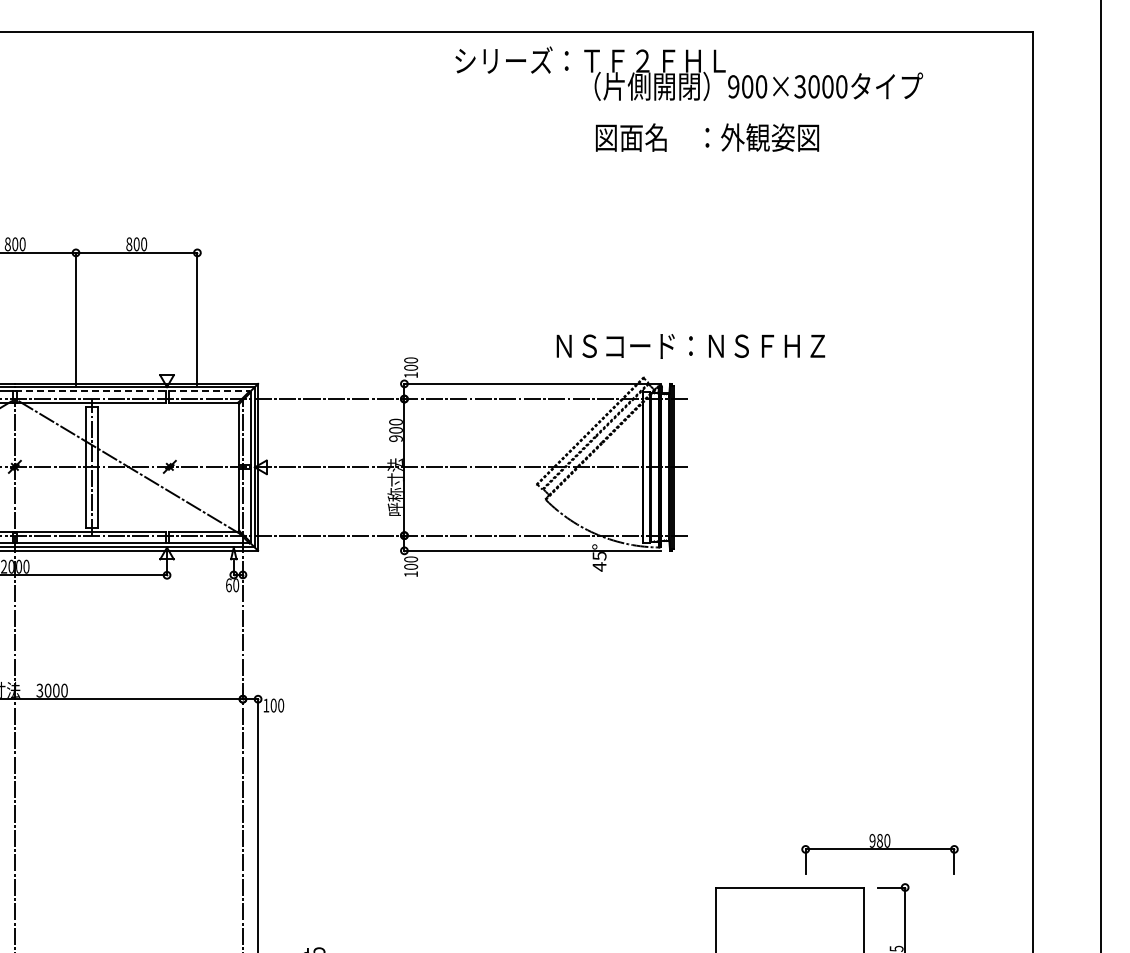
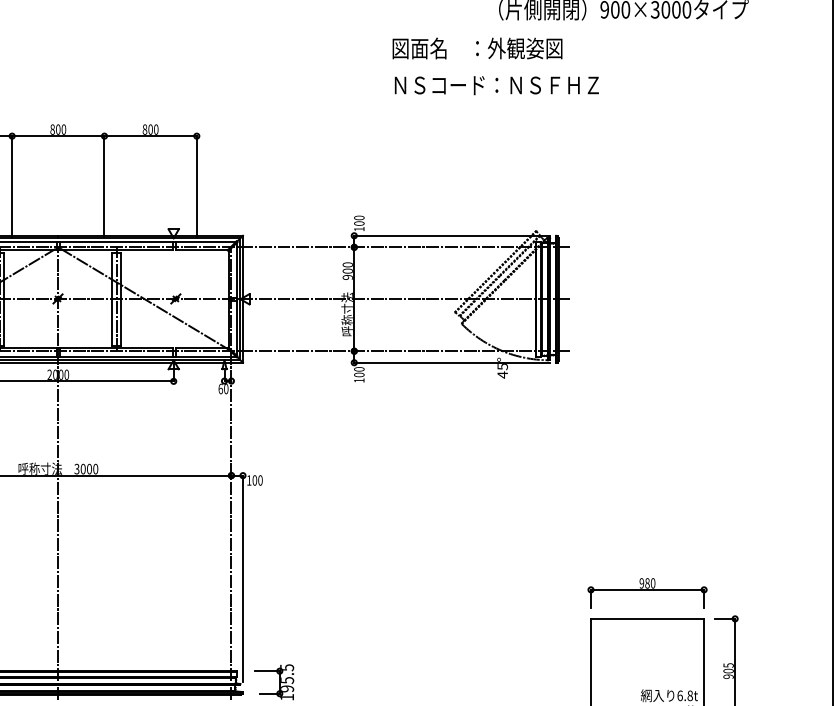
text: (707, 137) -> (477, 48), moved
text: (690, 346) -> (496, 85), moved
line: (132, 391) -> (147, 241), dashed -> solid
part: (879, 854) -> (647, 593), moved

